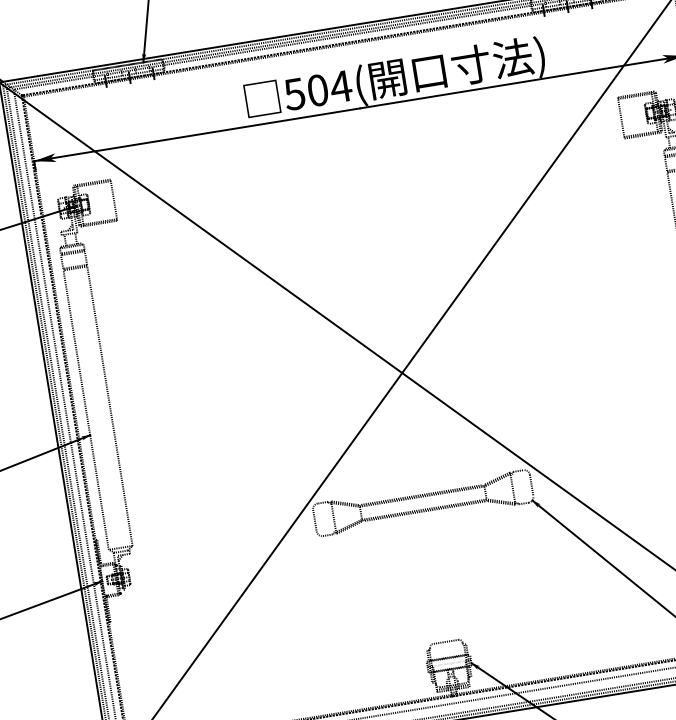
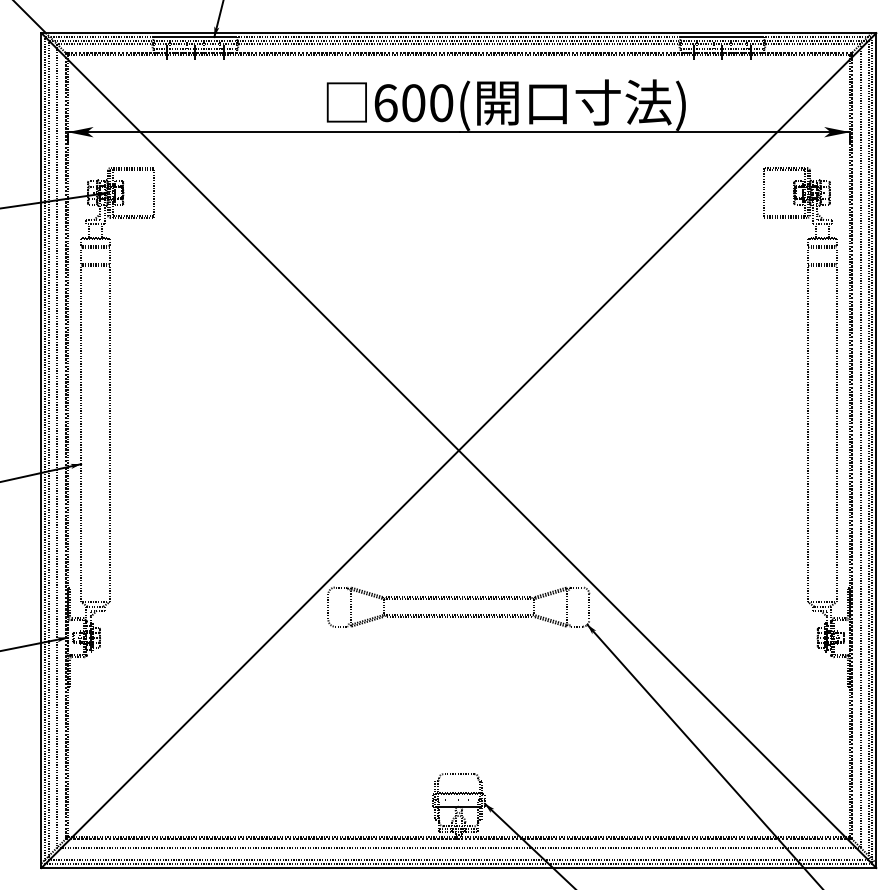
text: (317, 90) -> (413, 103), 504( -> 600(

